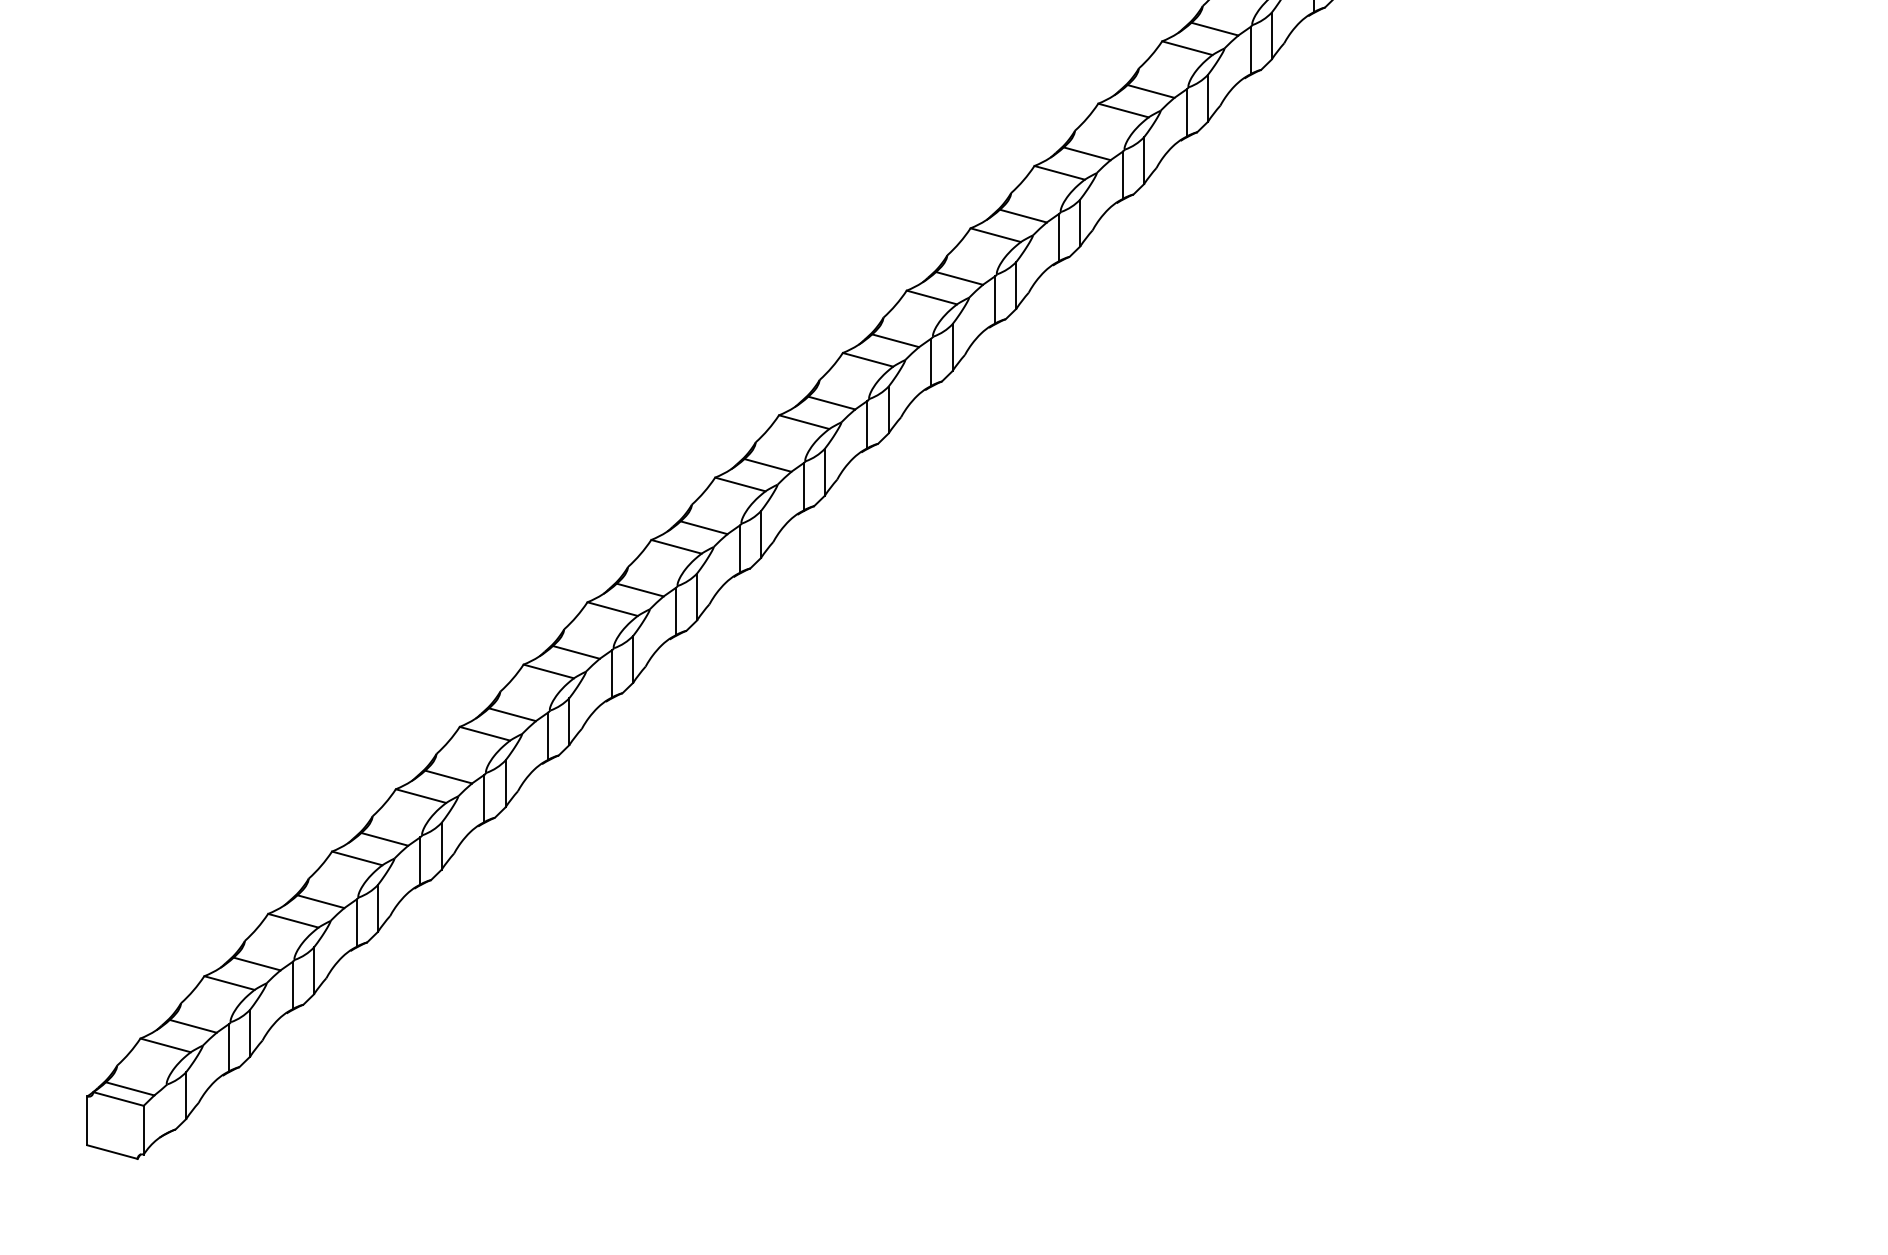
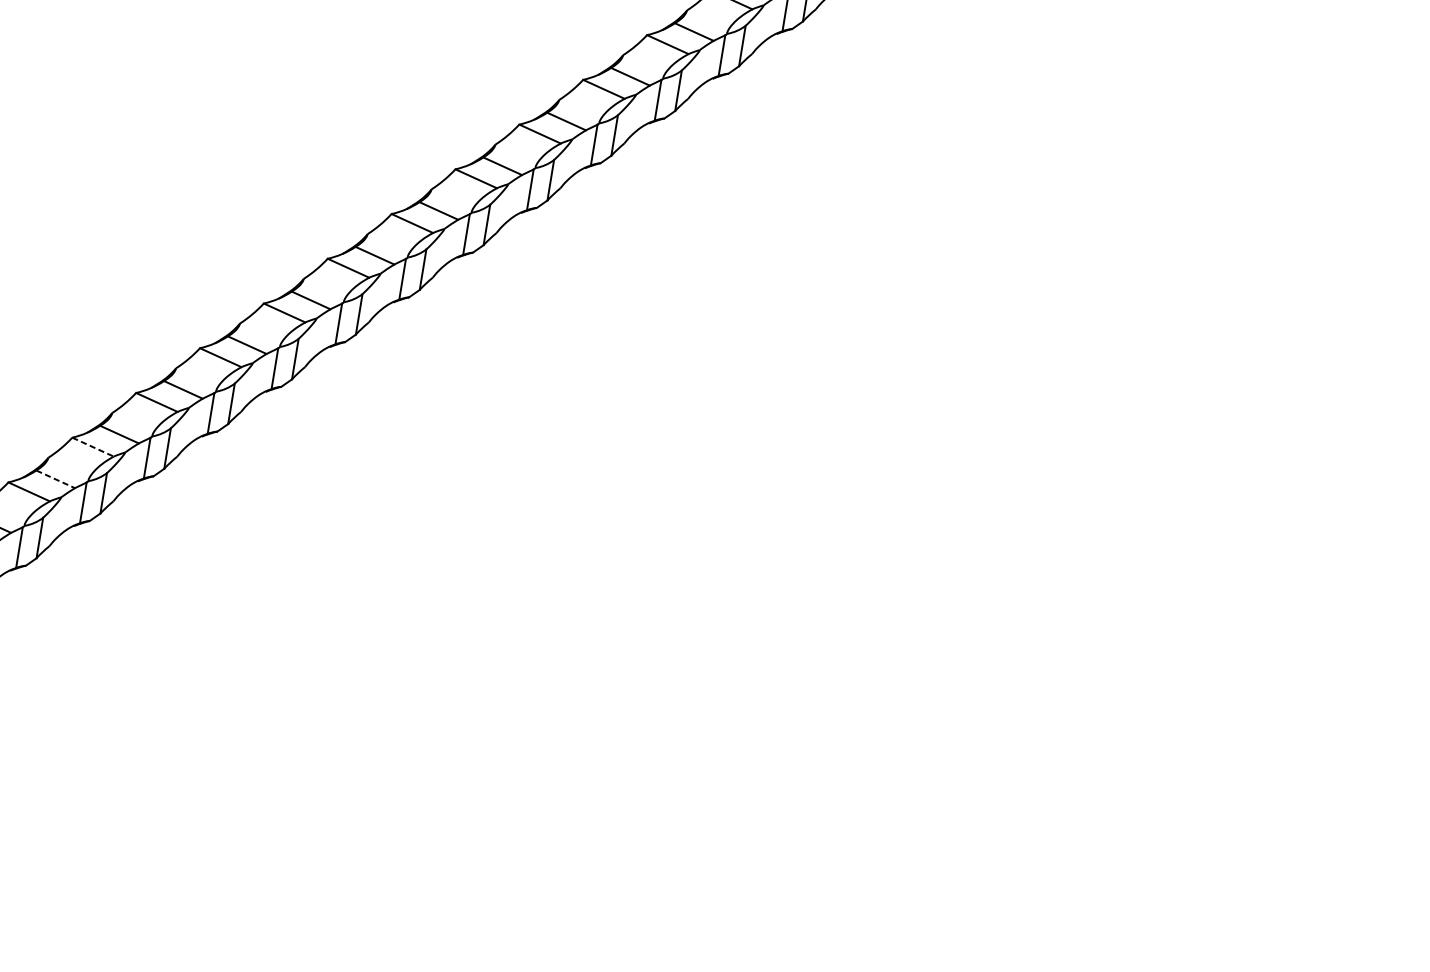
line: (485, 733) -> (93, 446), solid -> dashed
line: (449, 777) -> (56, 479), solid -> dashed

